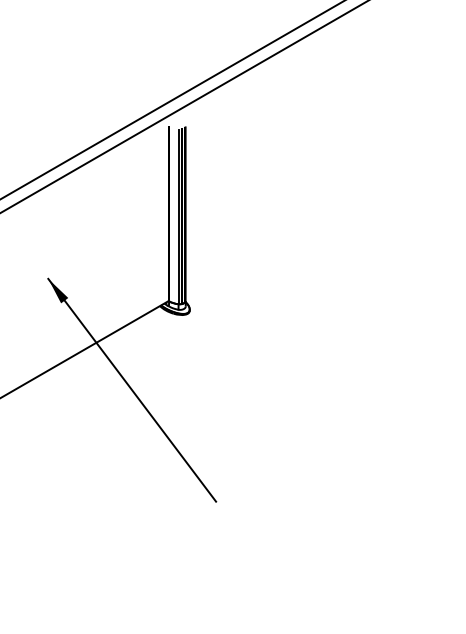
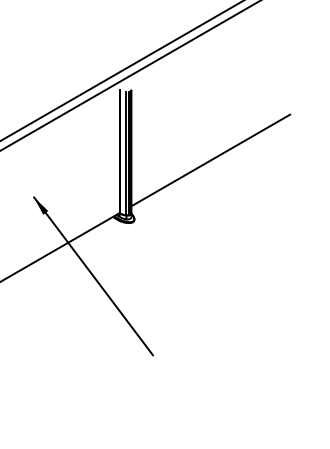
line: (297, 226) -> (210, 160), added

